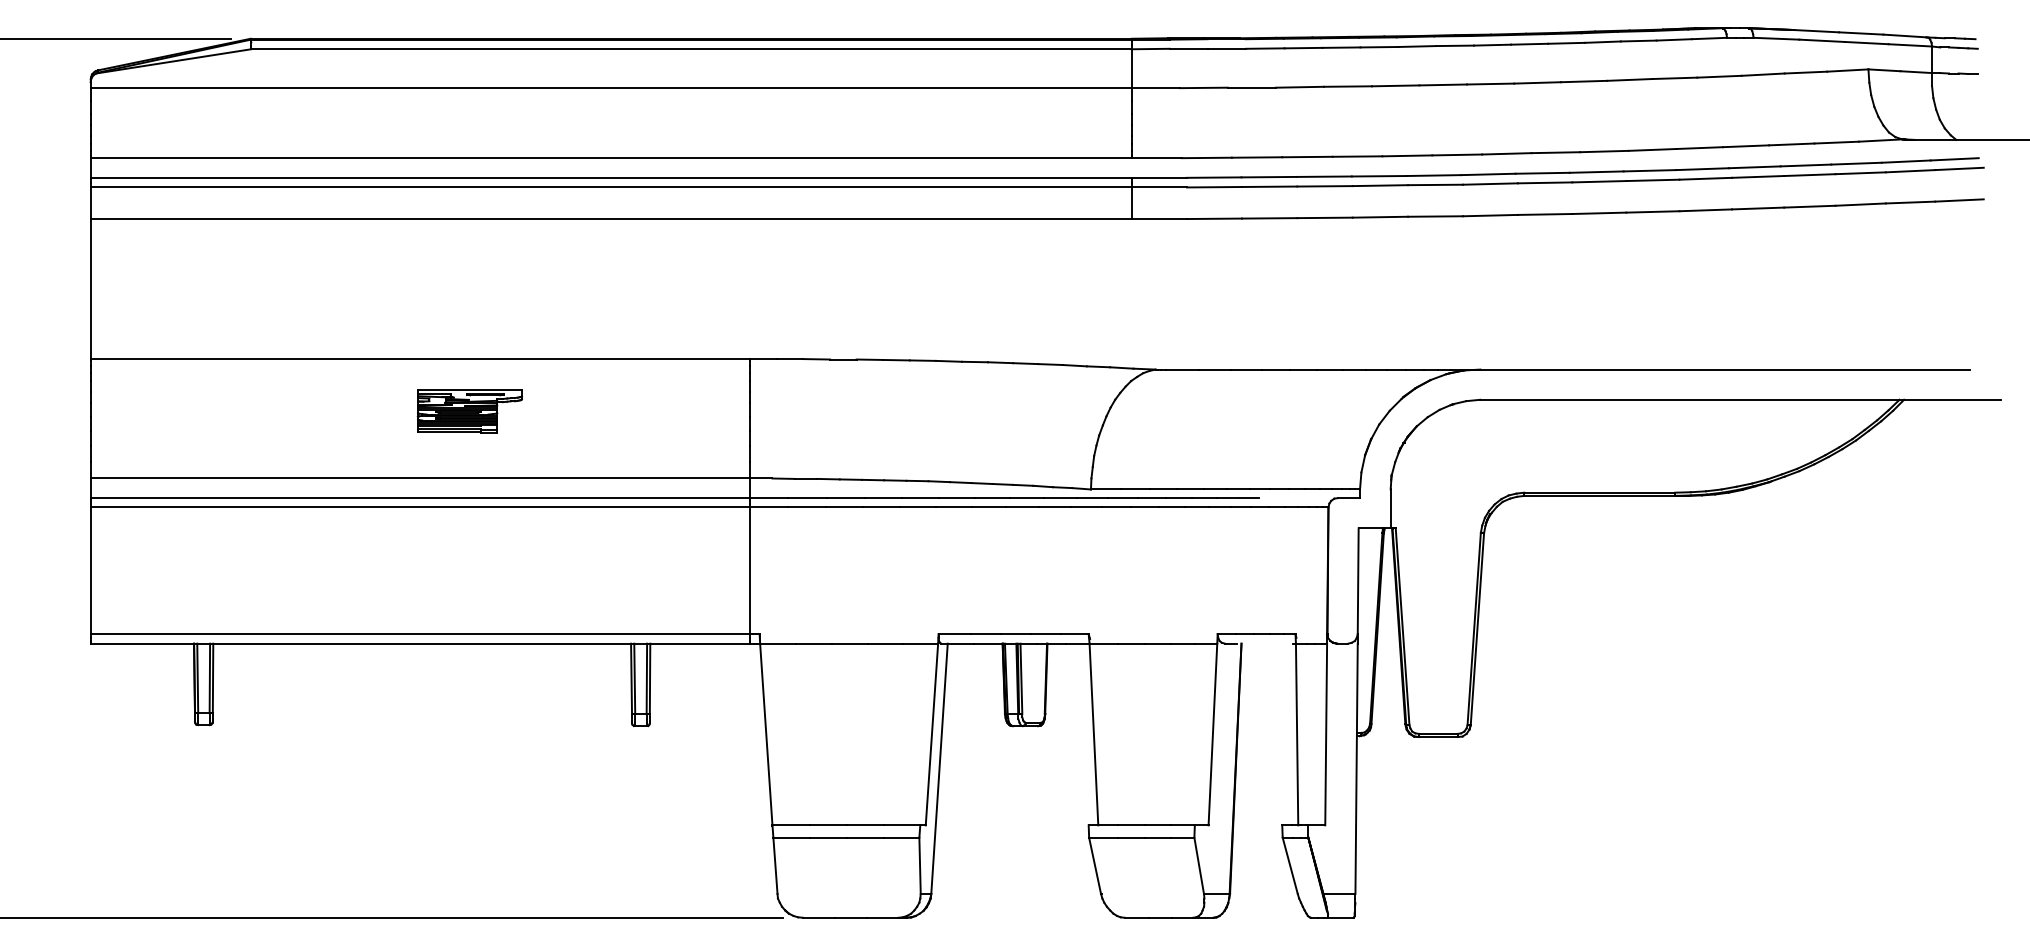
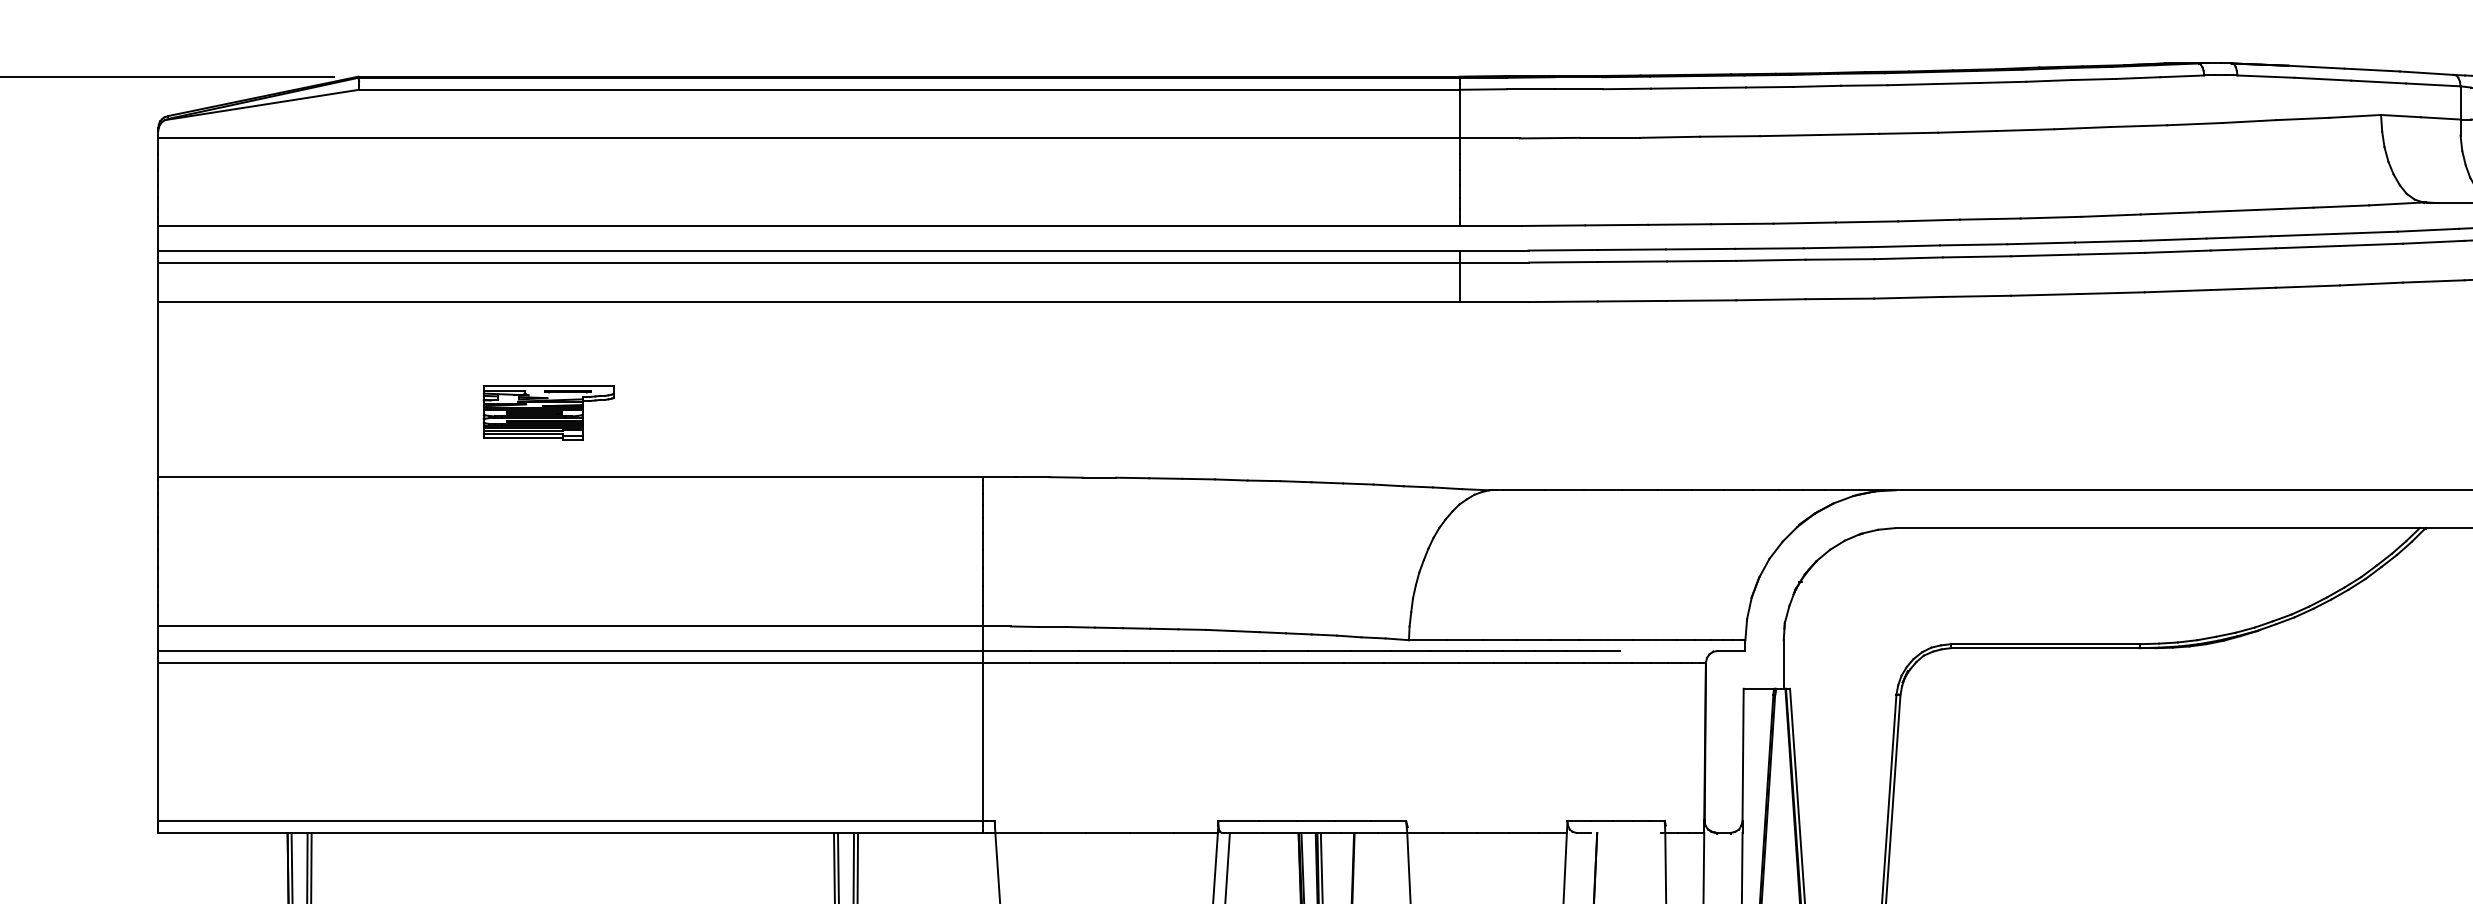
part: (469, 411) -> (548, 412), moved

